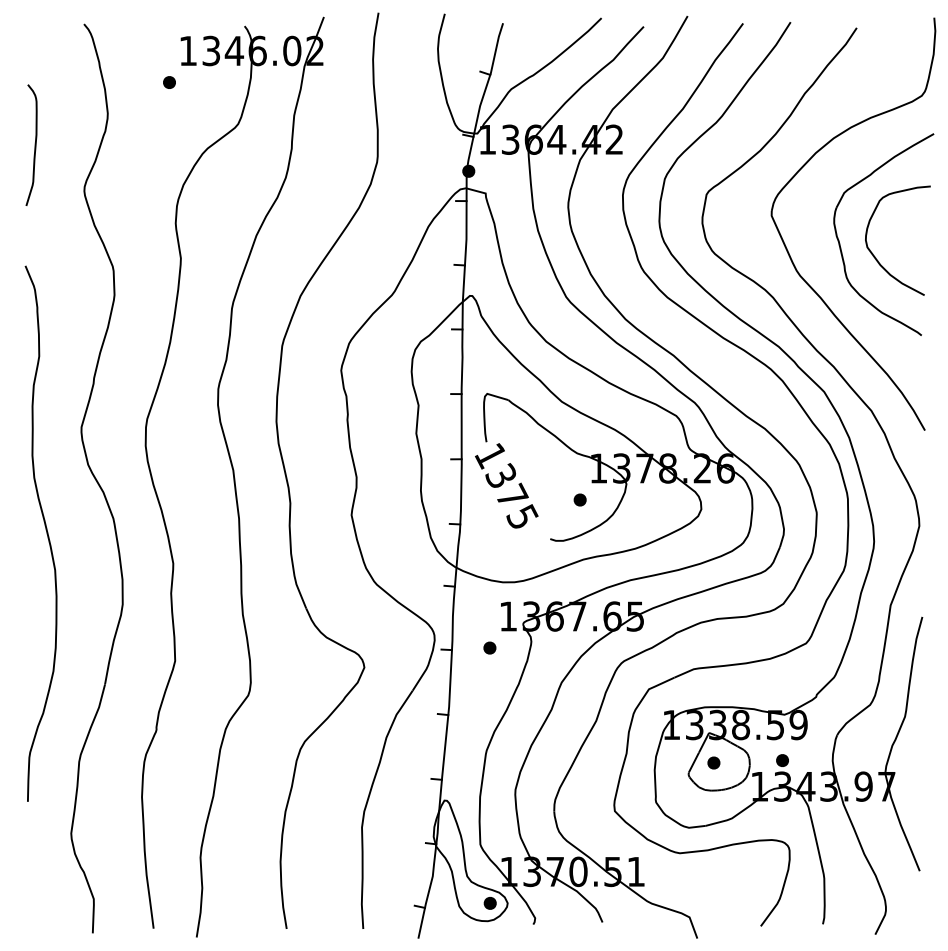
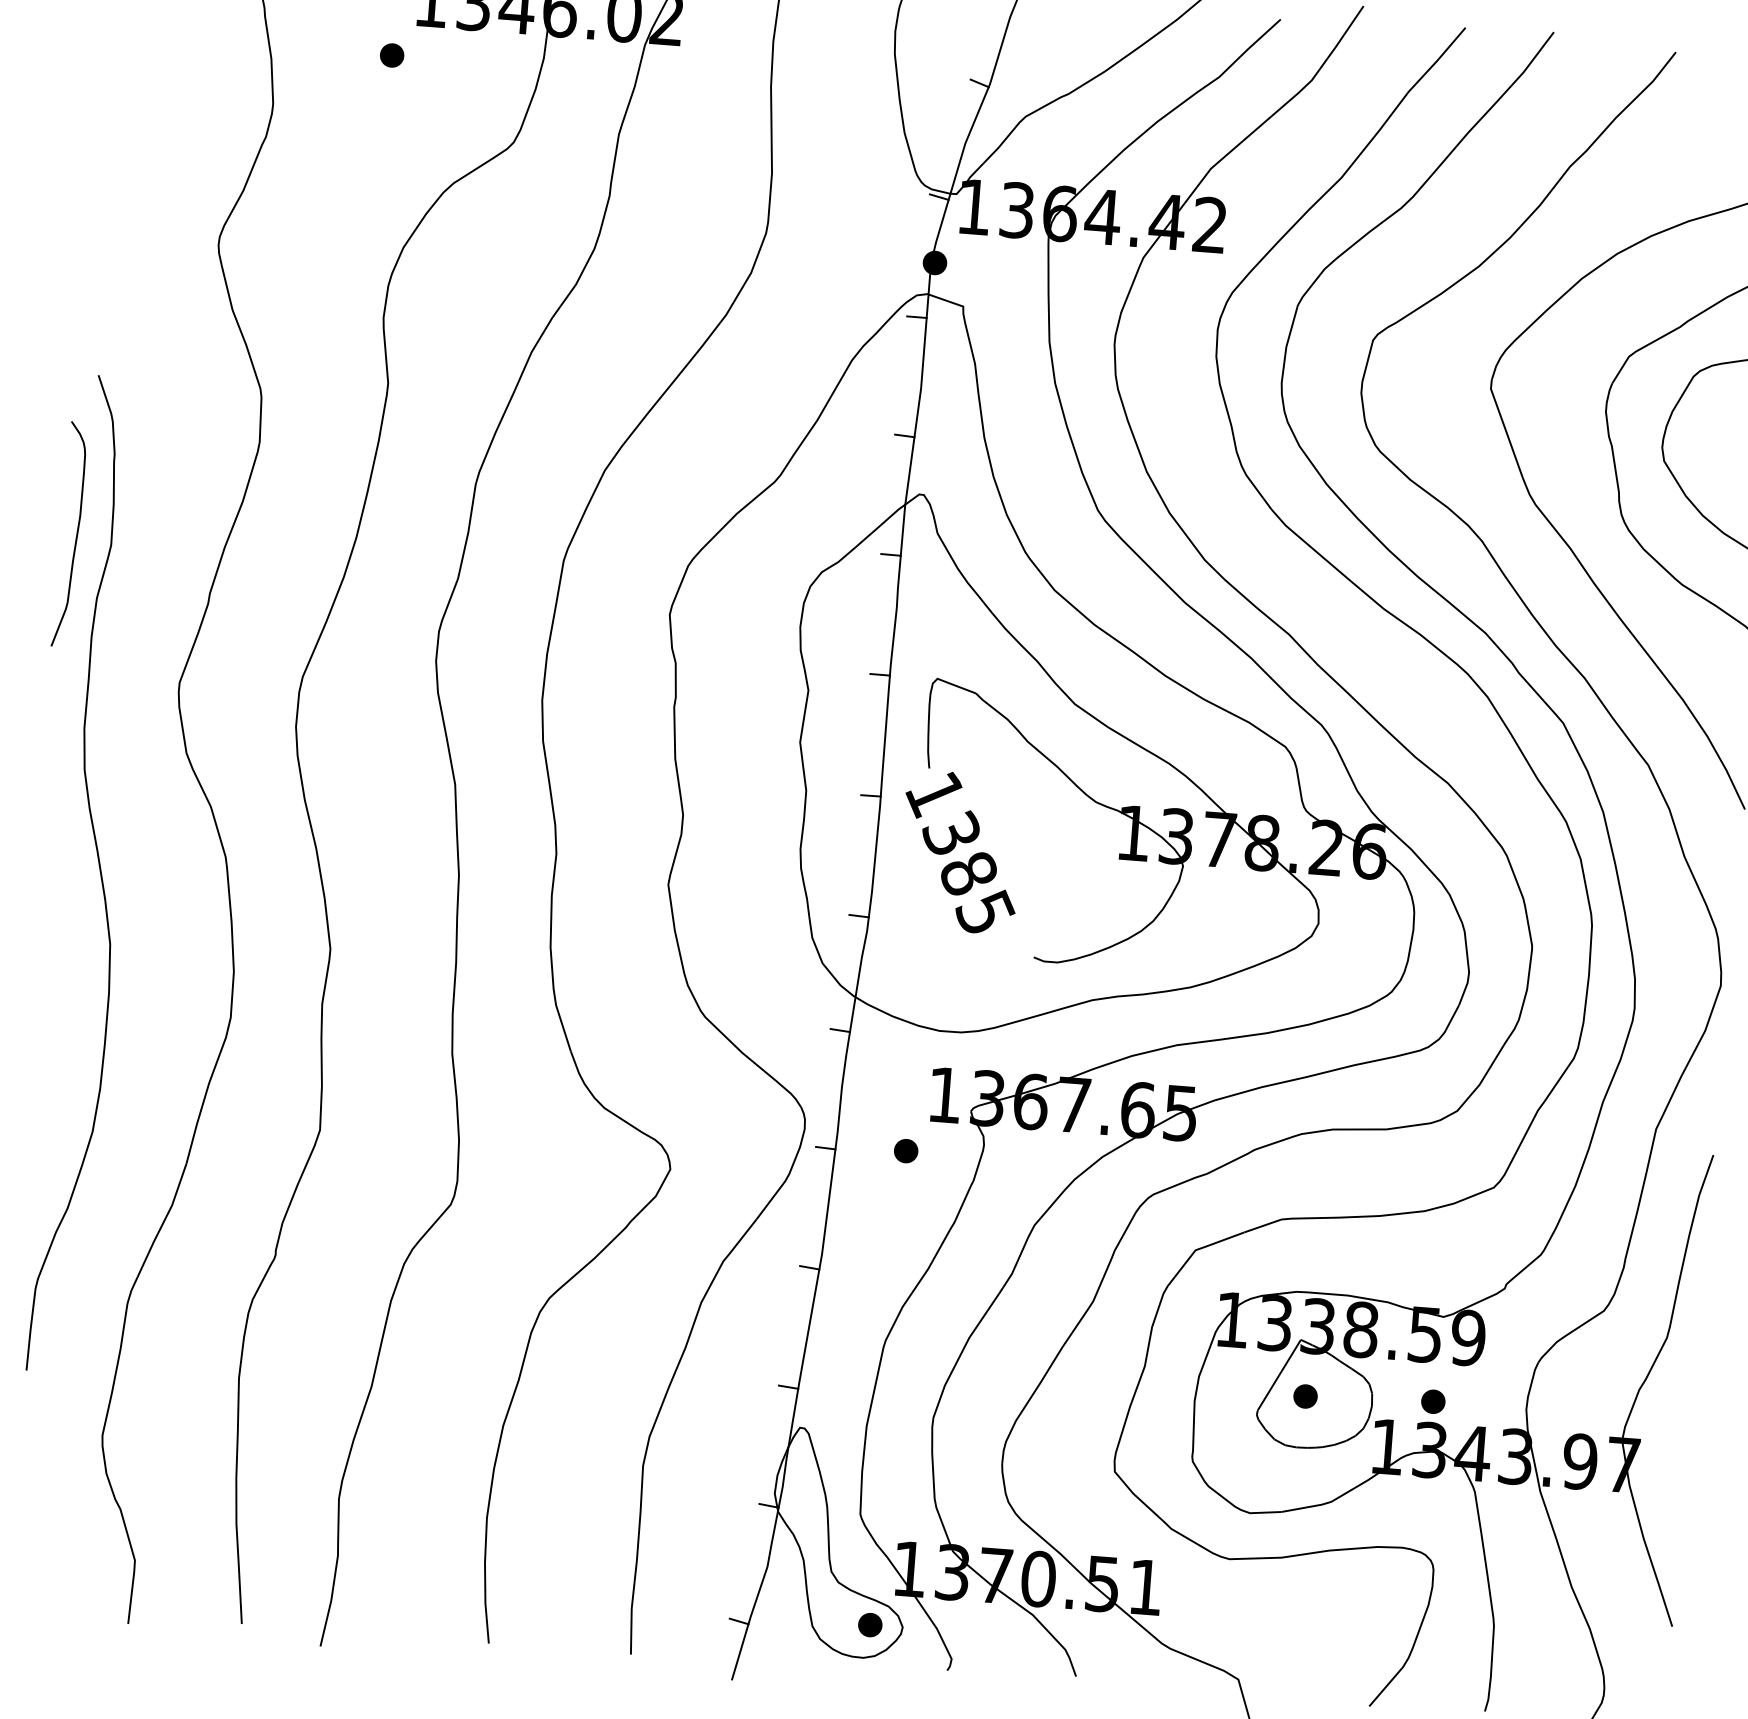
curve: (34, 144) -> (75, 533), moved
text: (512, 495) -> (969, 871), 1375 -> 1385
part: (579, 499) -> (1093, 888), removed

